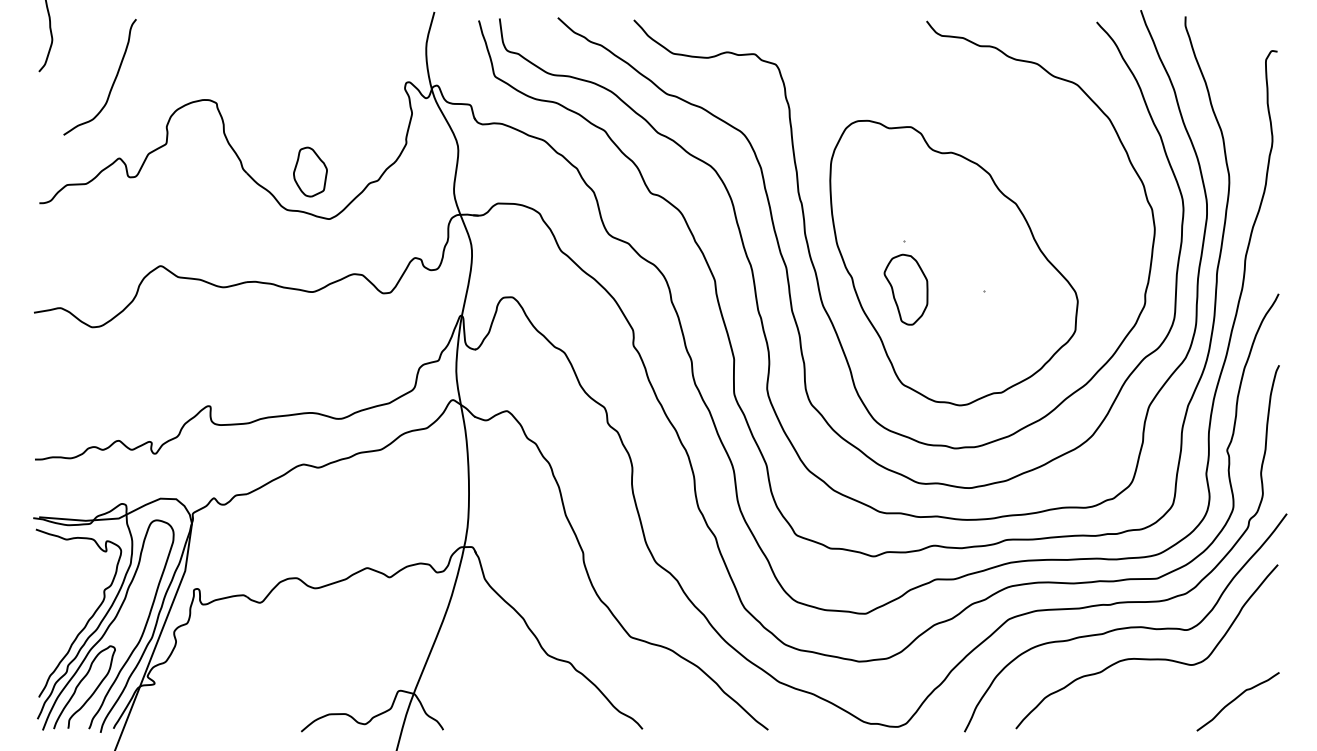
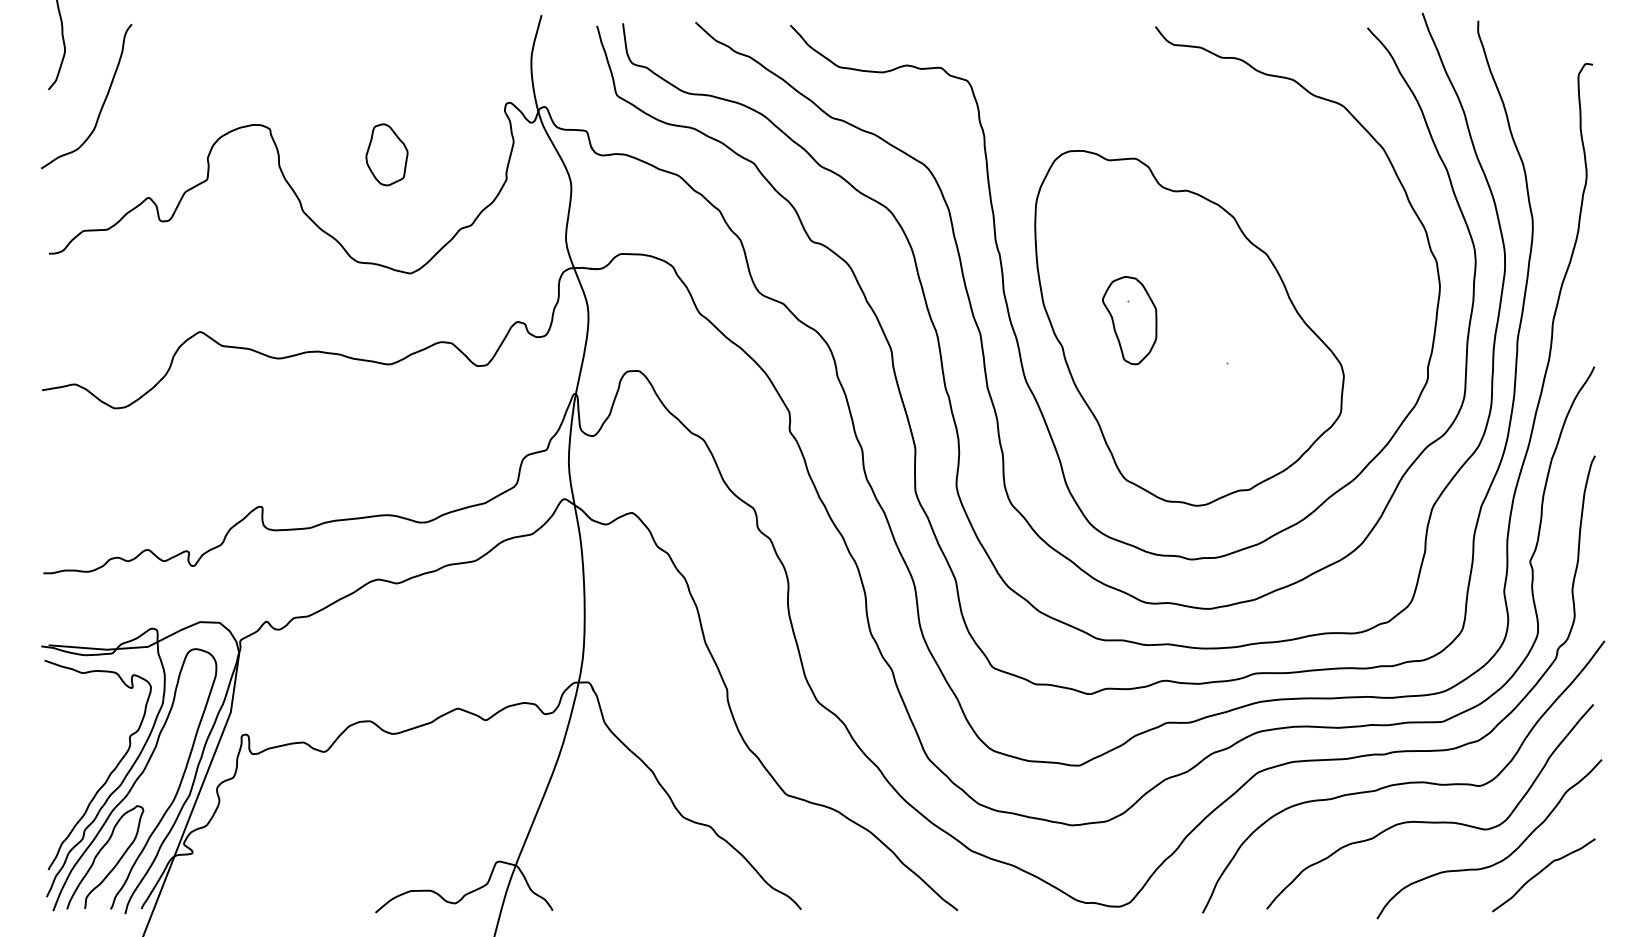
curve: (112, 82) -> (102, 103), moved
part: (310, 171) -> (386, 154), moved
part: (905, 289) -> (1129, 320), moved
curve: (1205, 688) -> (1503, 858), added

